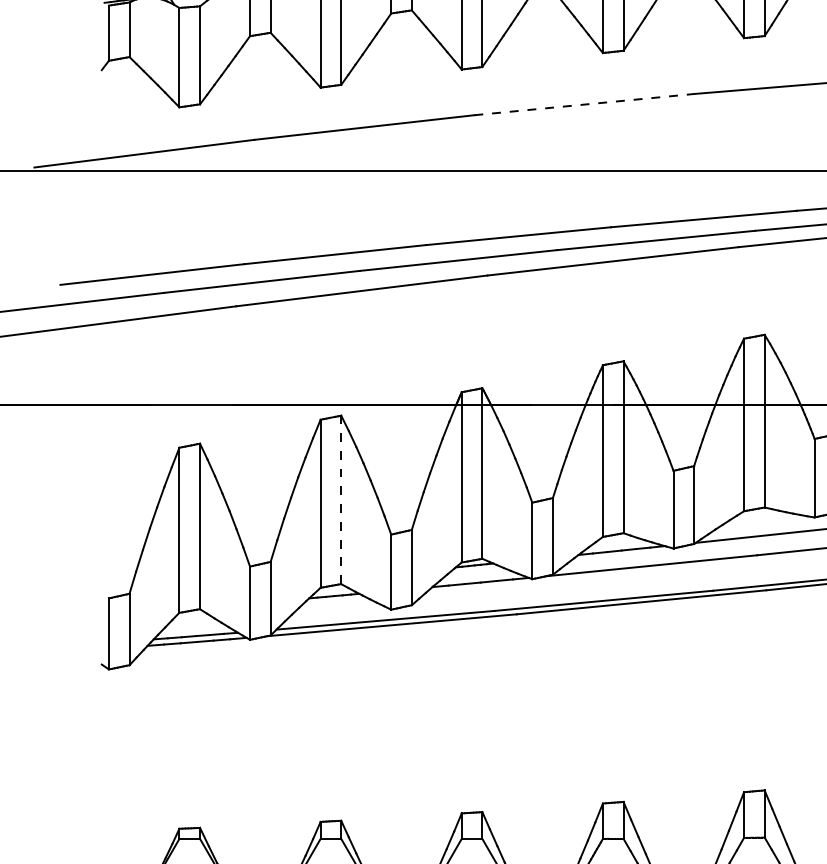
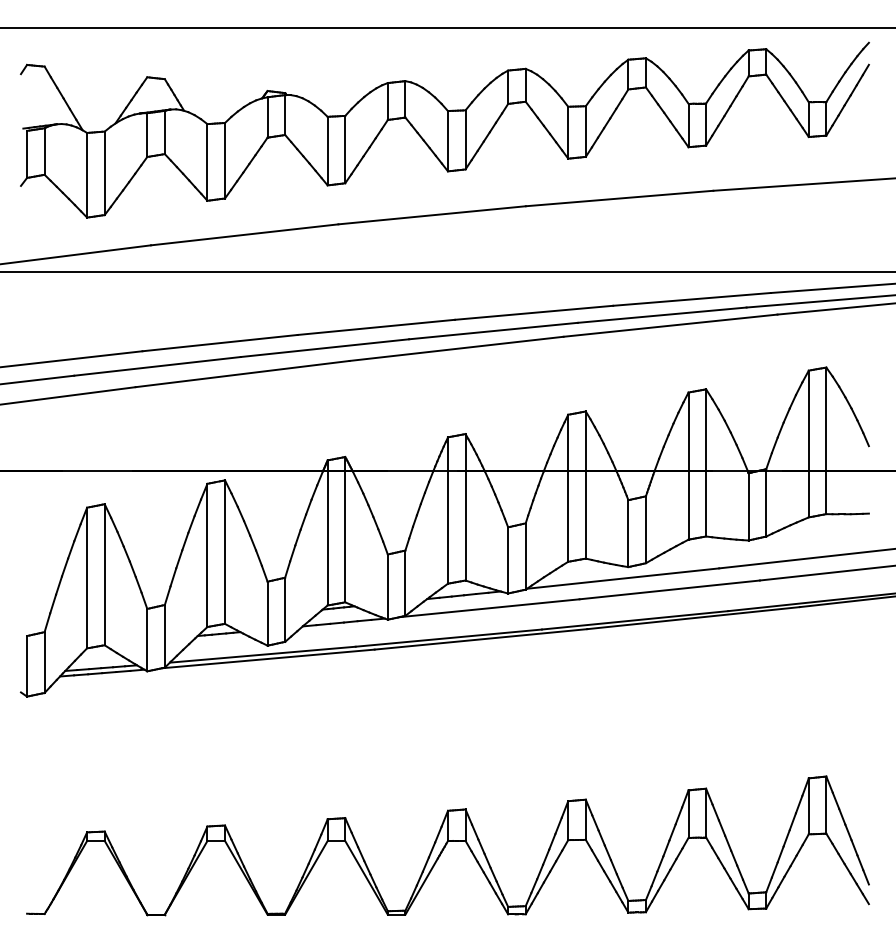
line: (584, 104) -> (432, 215), dashed -> solid
line: (341, 500) -> (225, 552), dashed -> solid

